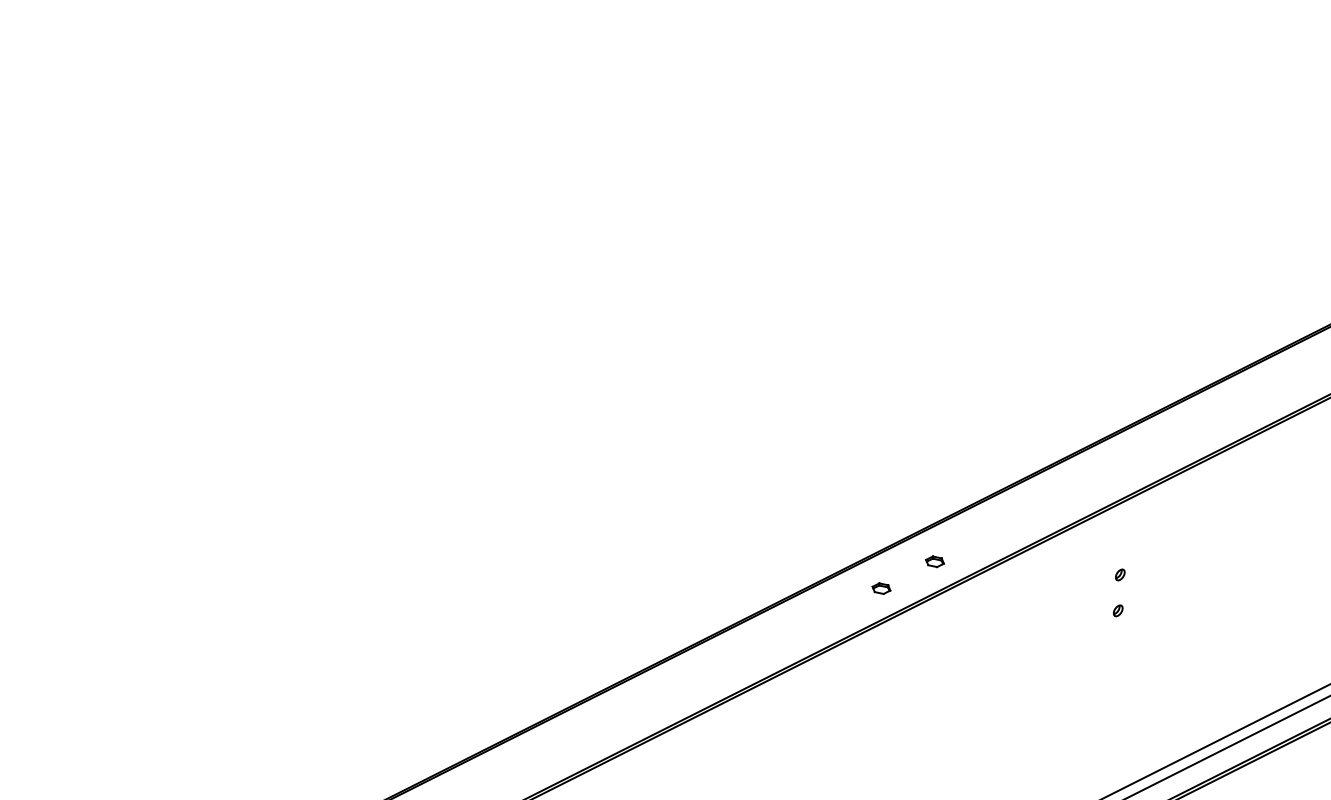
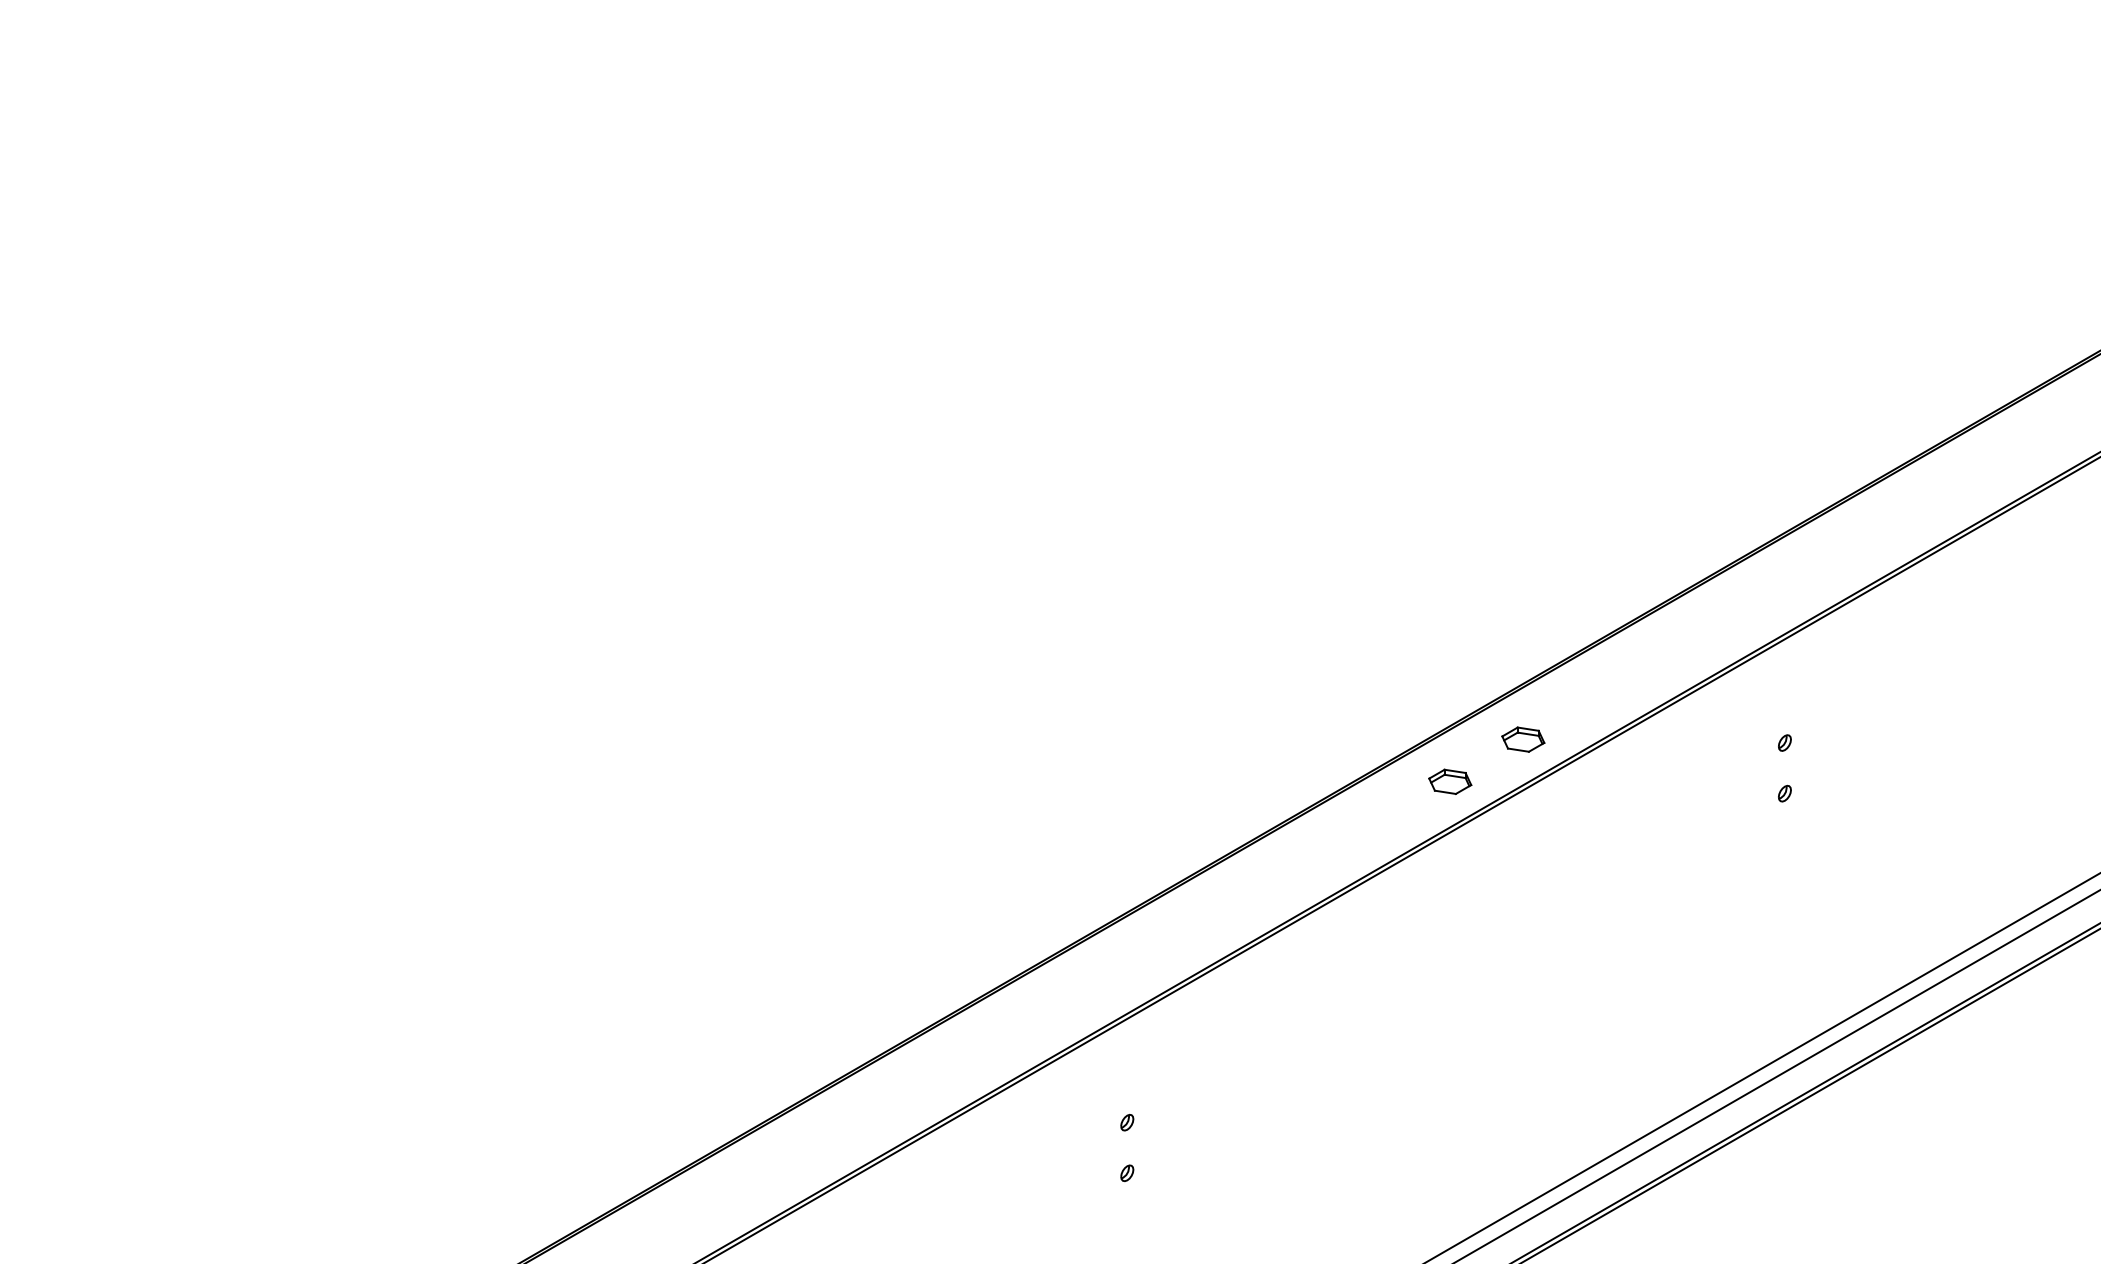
part: (935, 561) -> (1523, 739), size x1.67
part: (881, 588) -> (1450, 781), size x1.67

